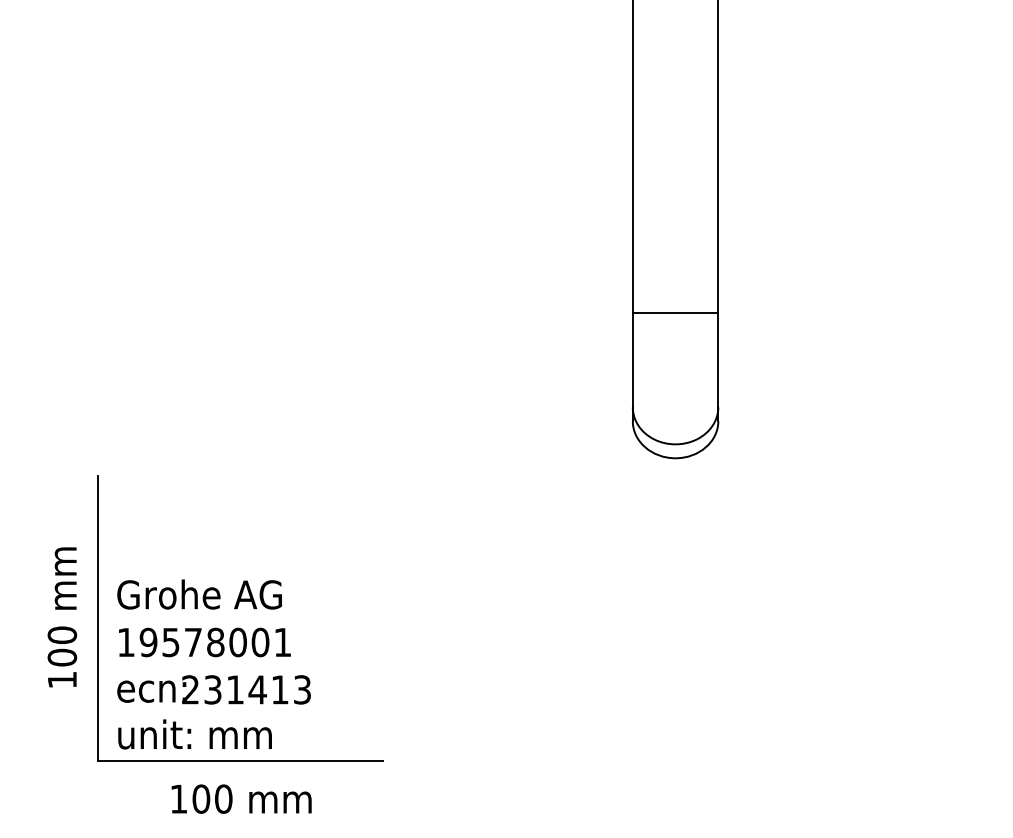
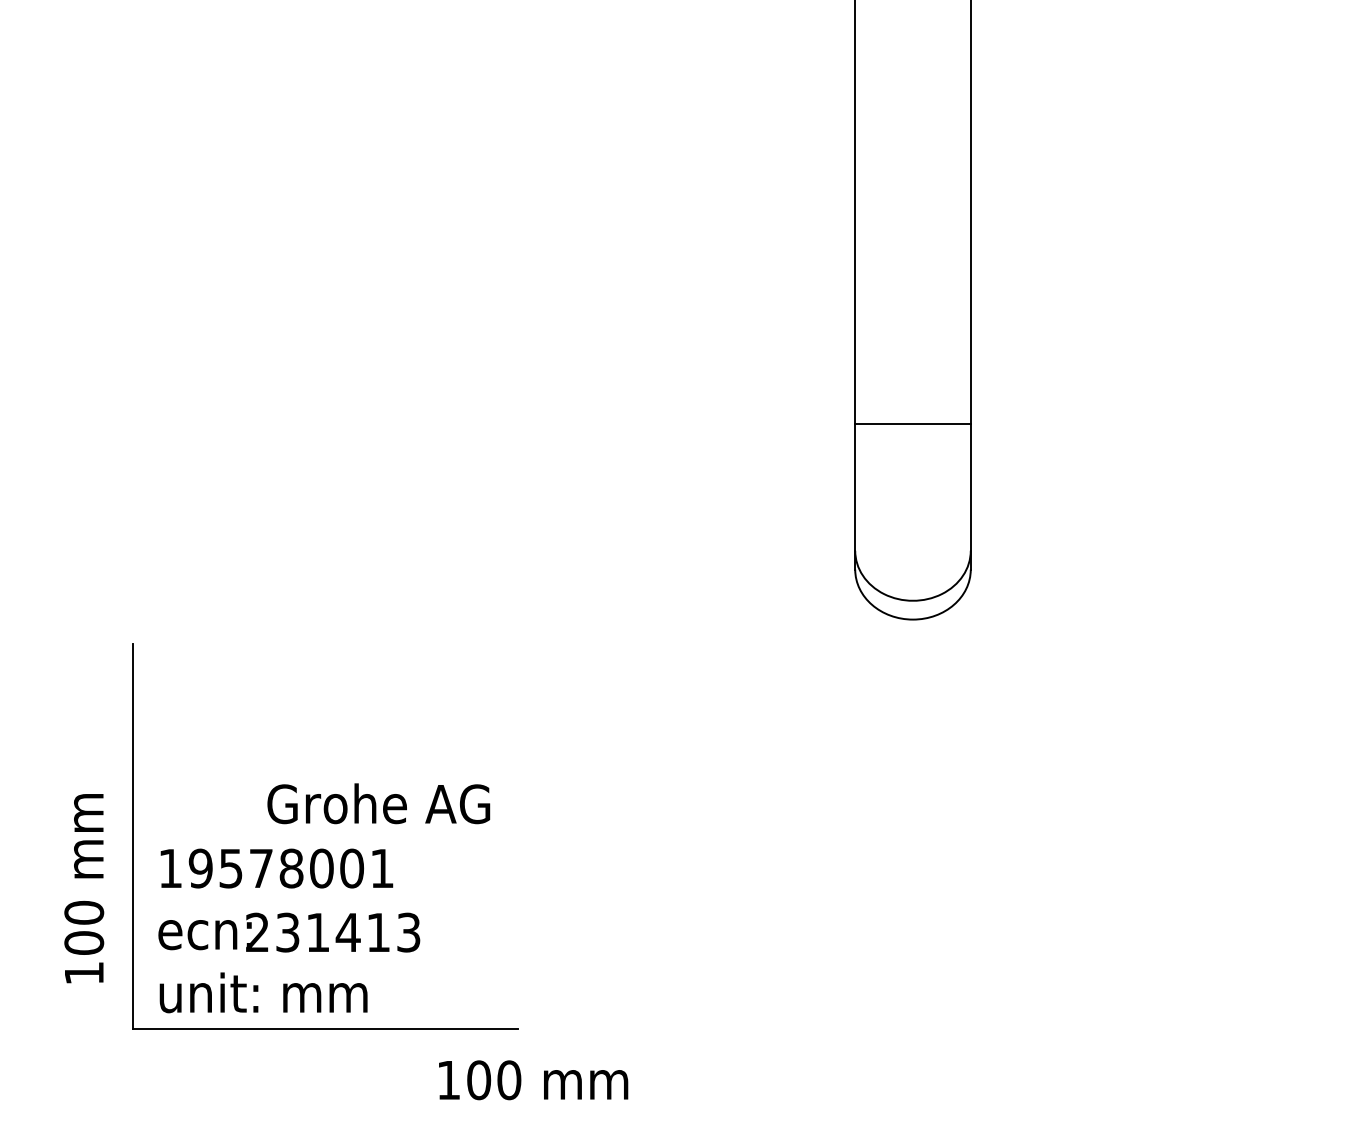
text: (199, 594) -> (378, 803), moved
text: (62, 617) -> (84, 888), moved
text: (241, 799) -> (533, 1080), moved

